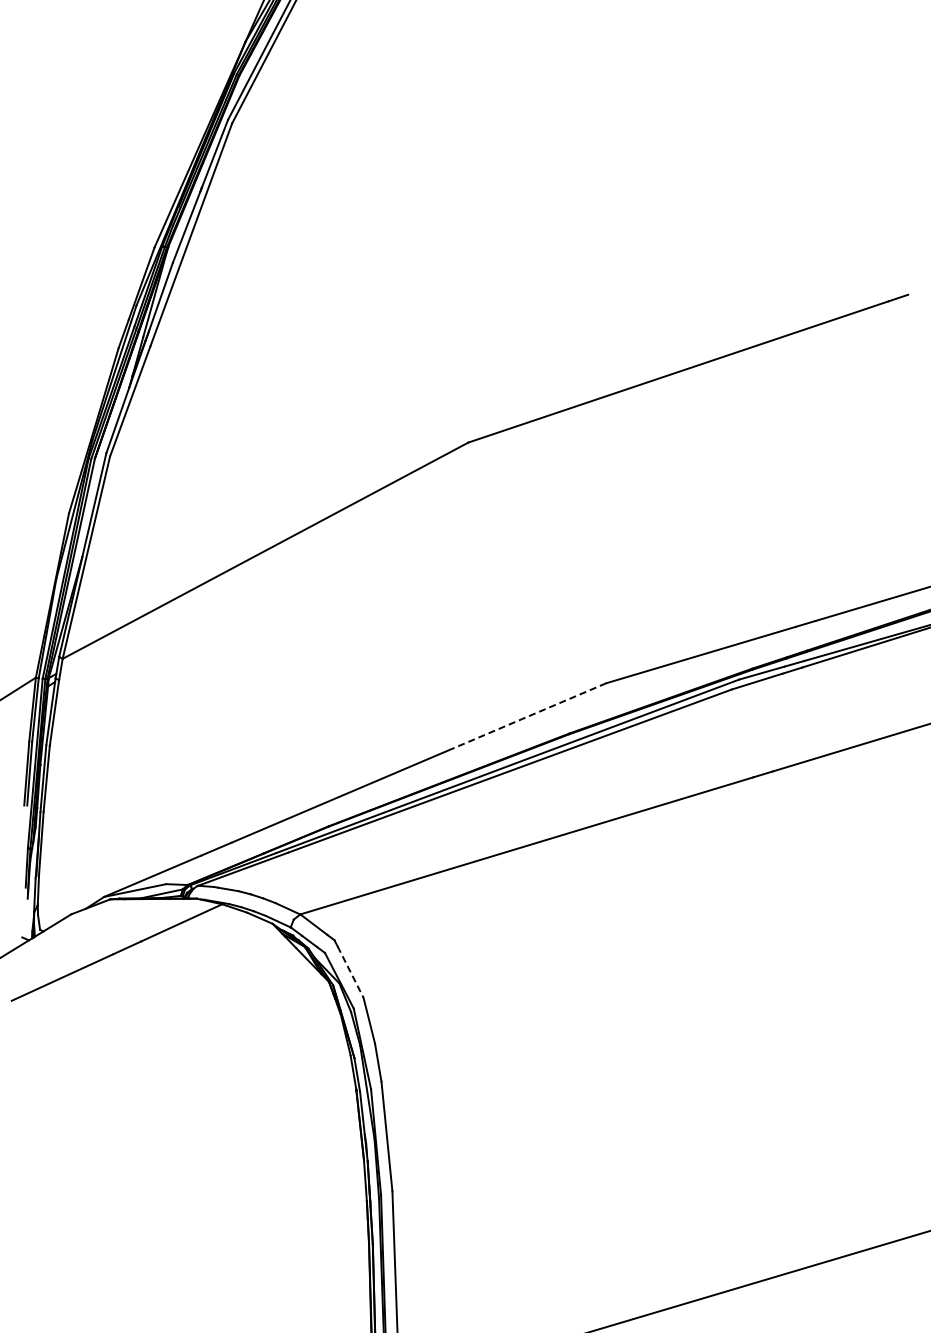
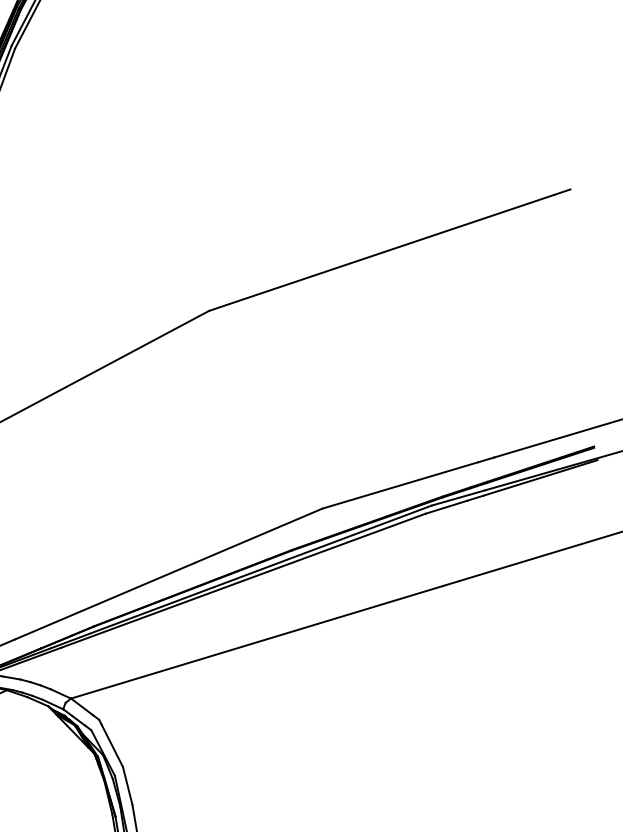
line: (528, 716) -> (258, 535), dashed -> solid
line: (350, 972) -> (112, 746), dashed -> solid

